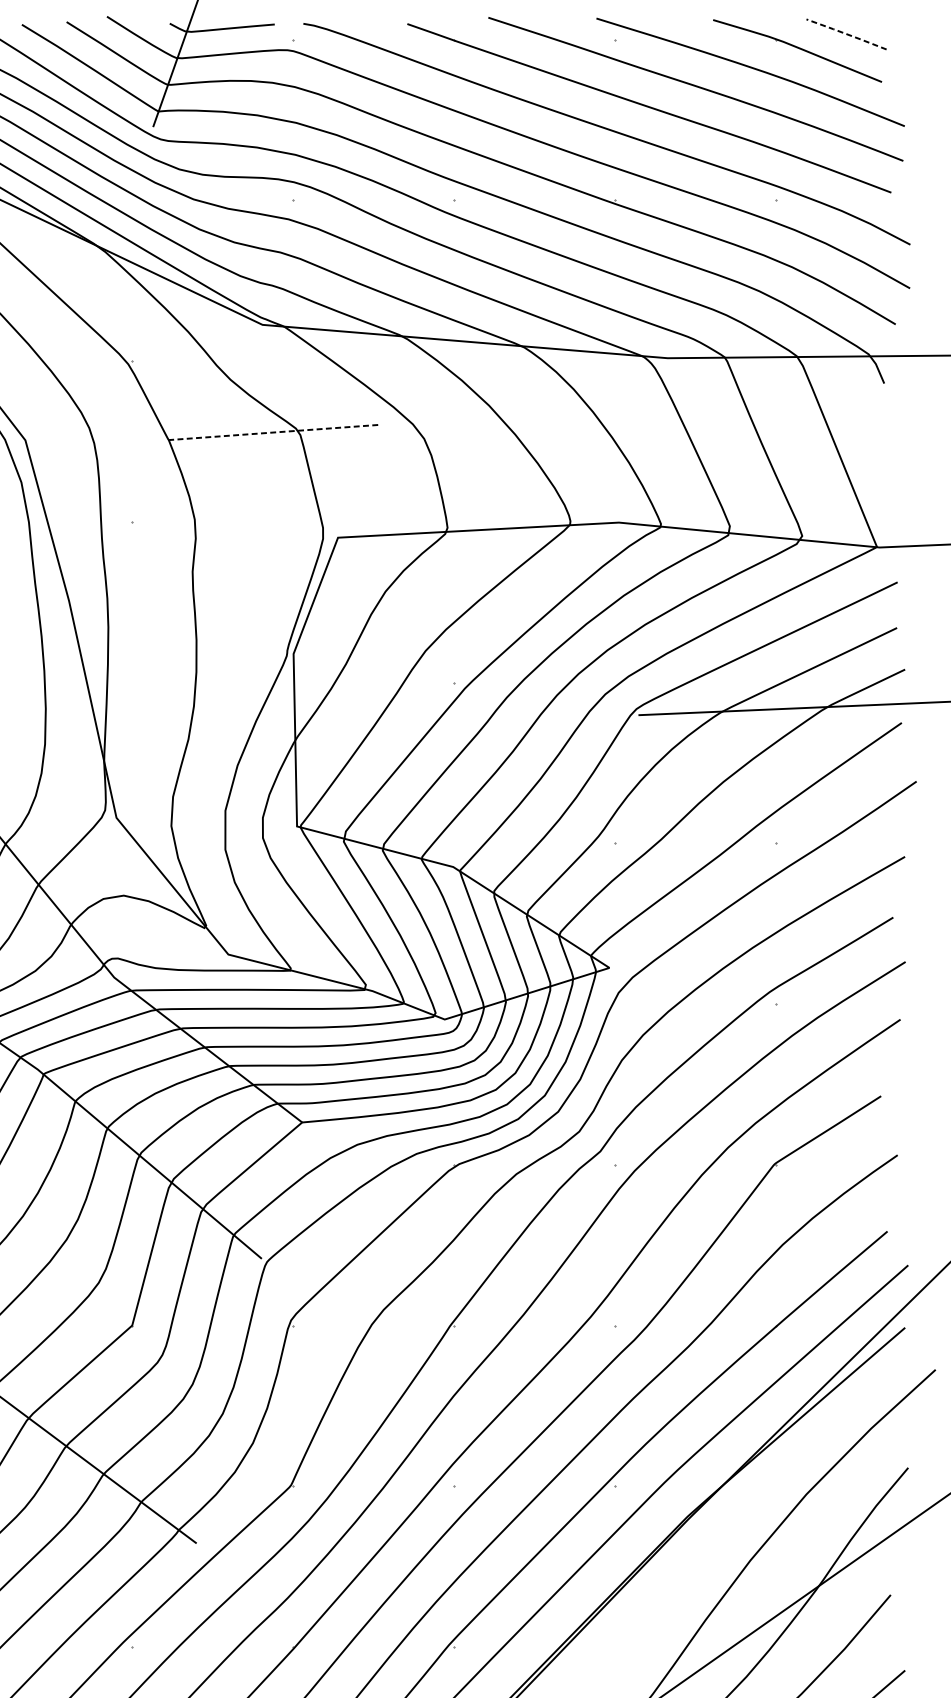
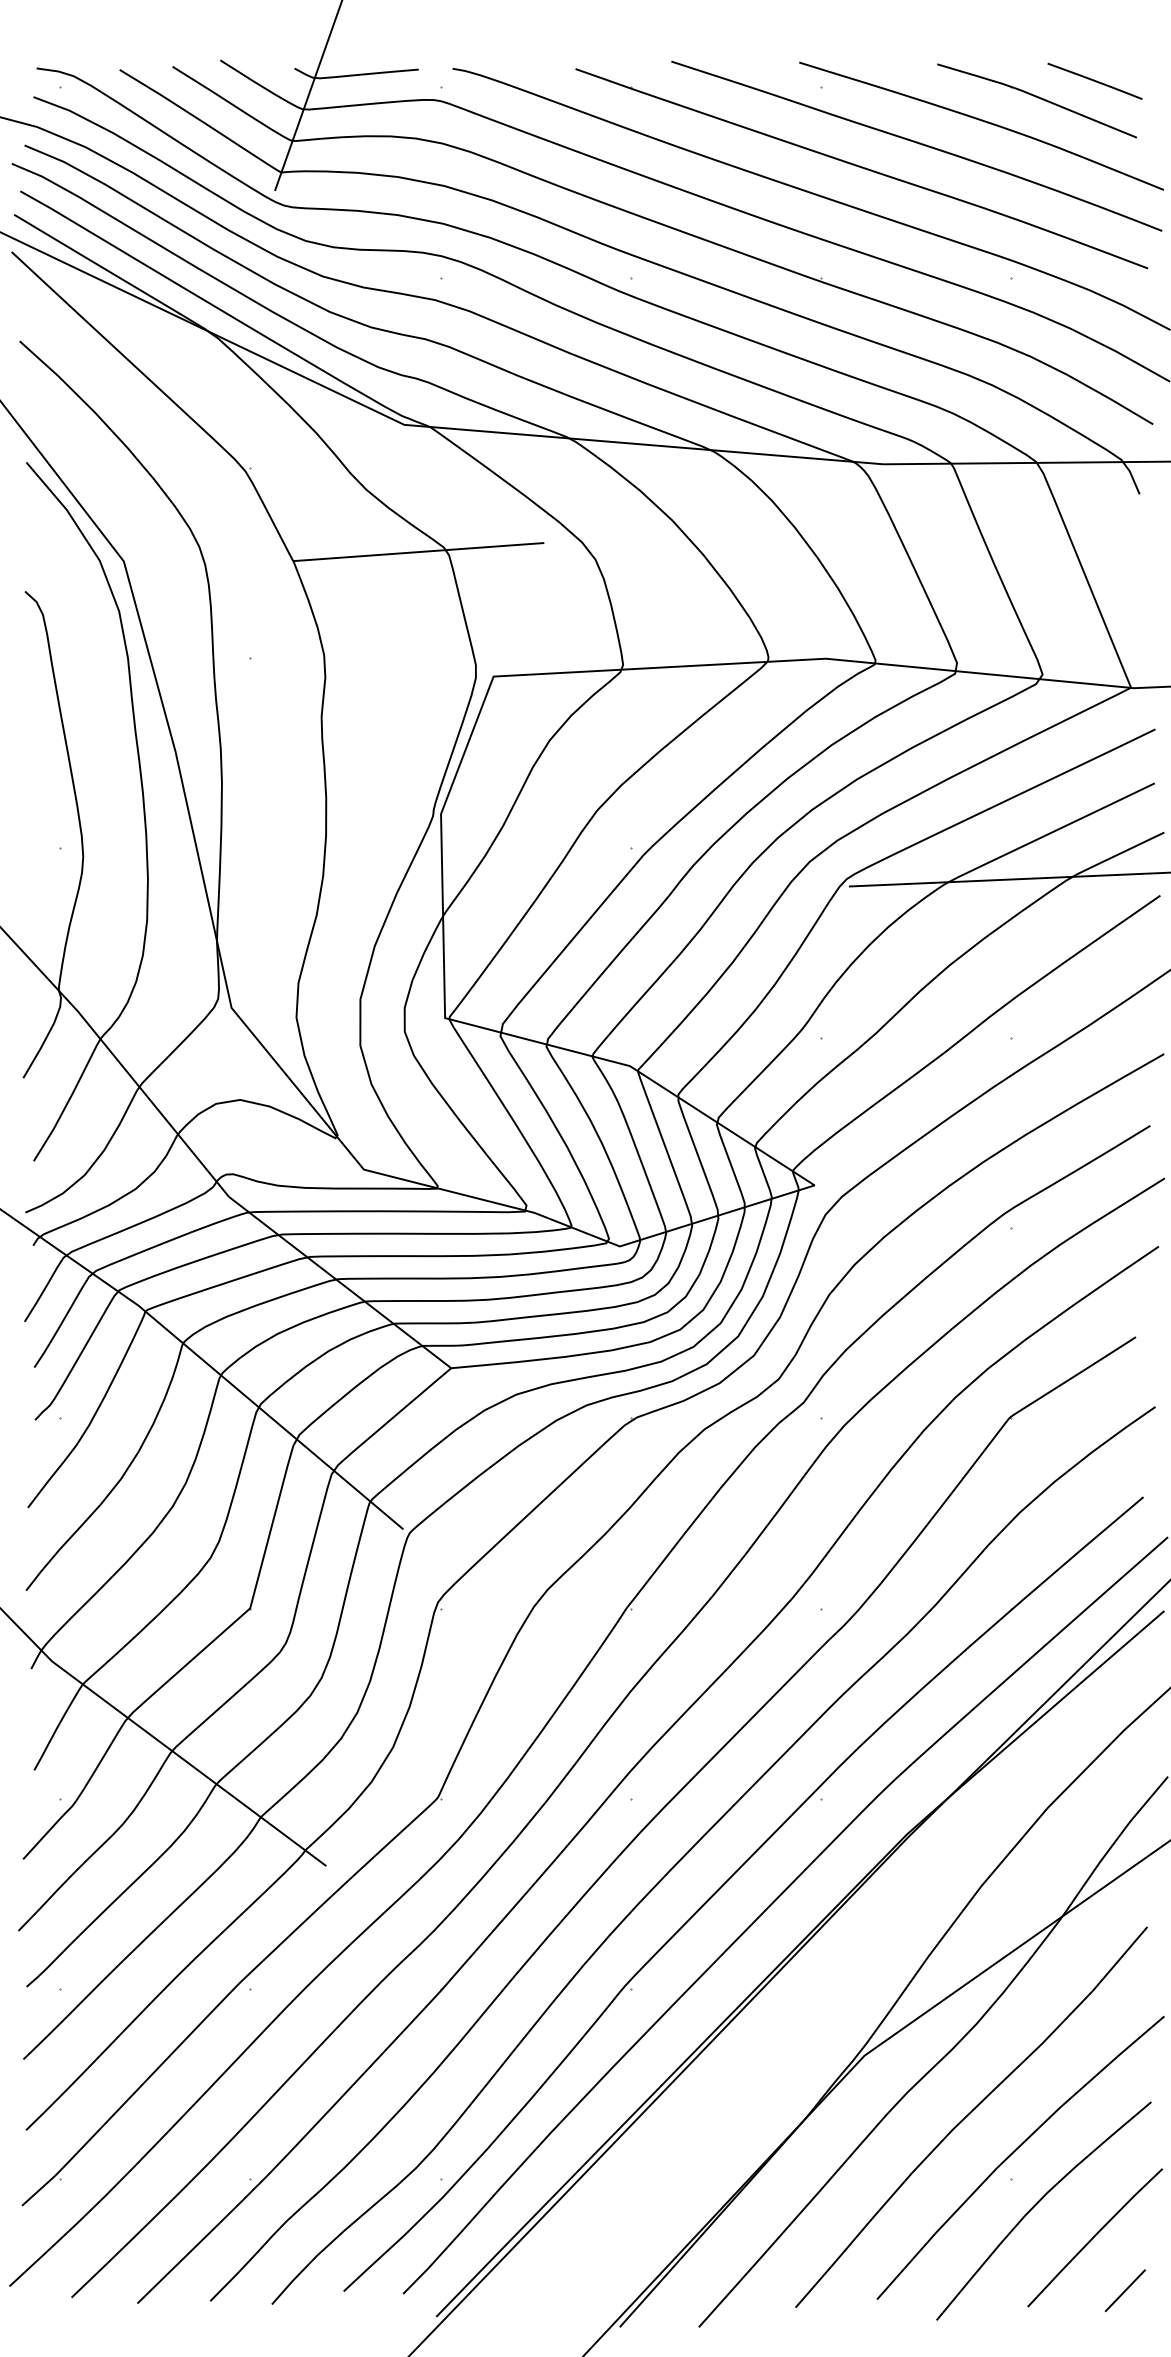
line: (846, 34) -> (1095, 81), dashed -> solid
line: (275, 432) -> (419, 552), dashed -> solid

